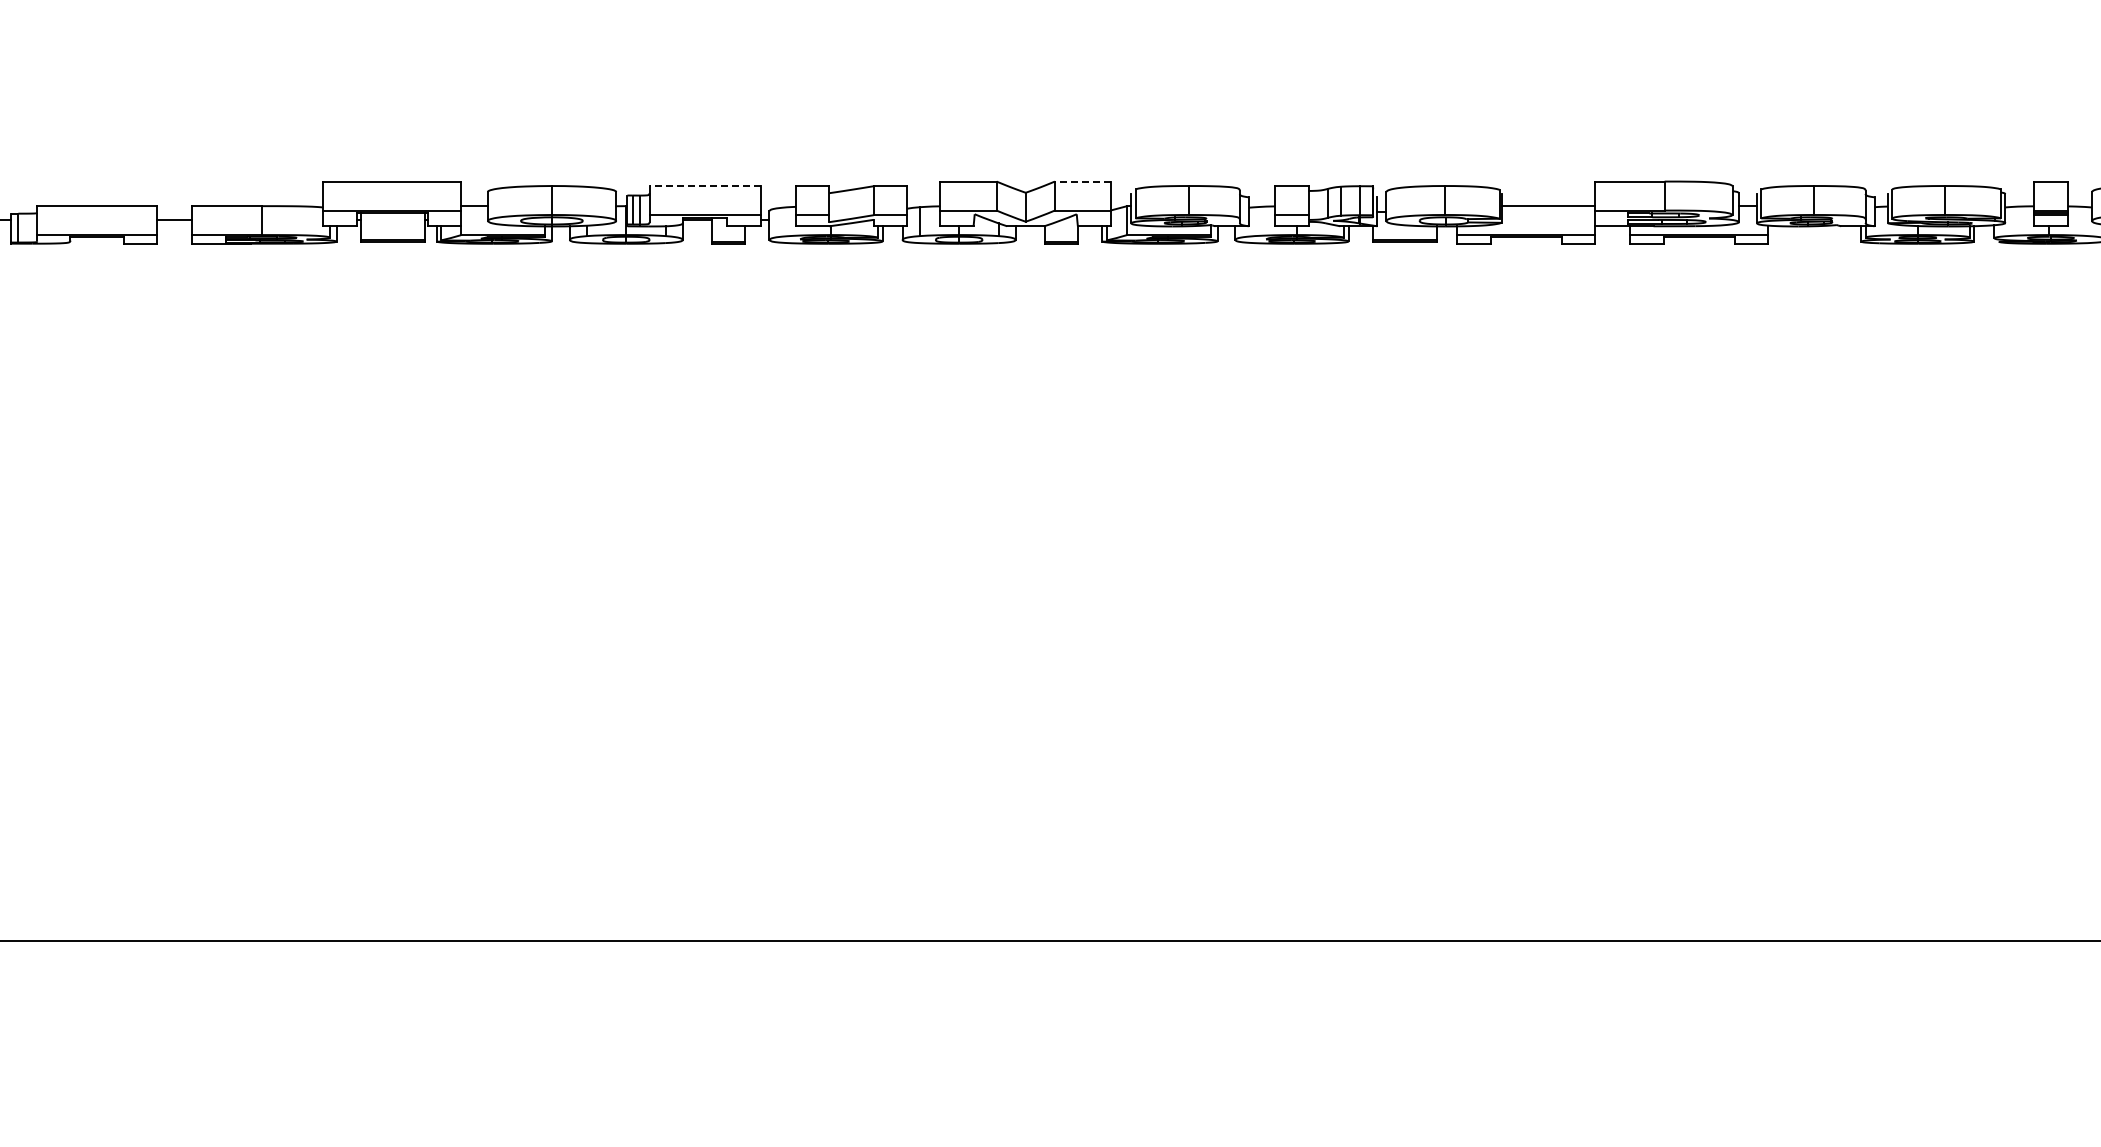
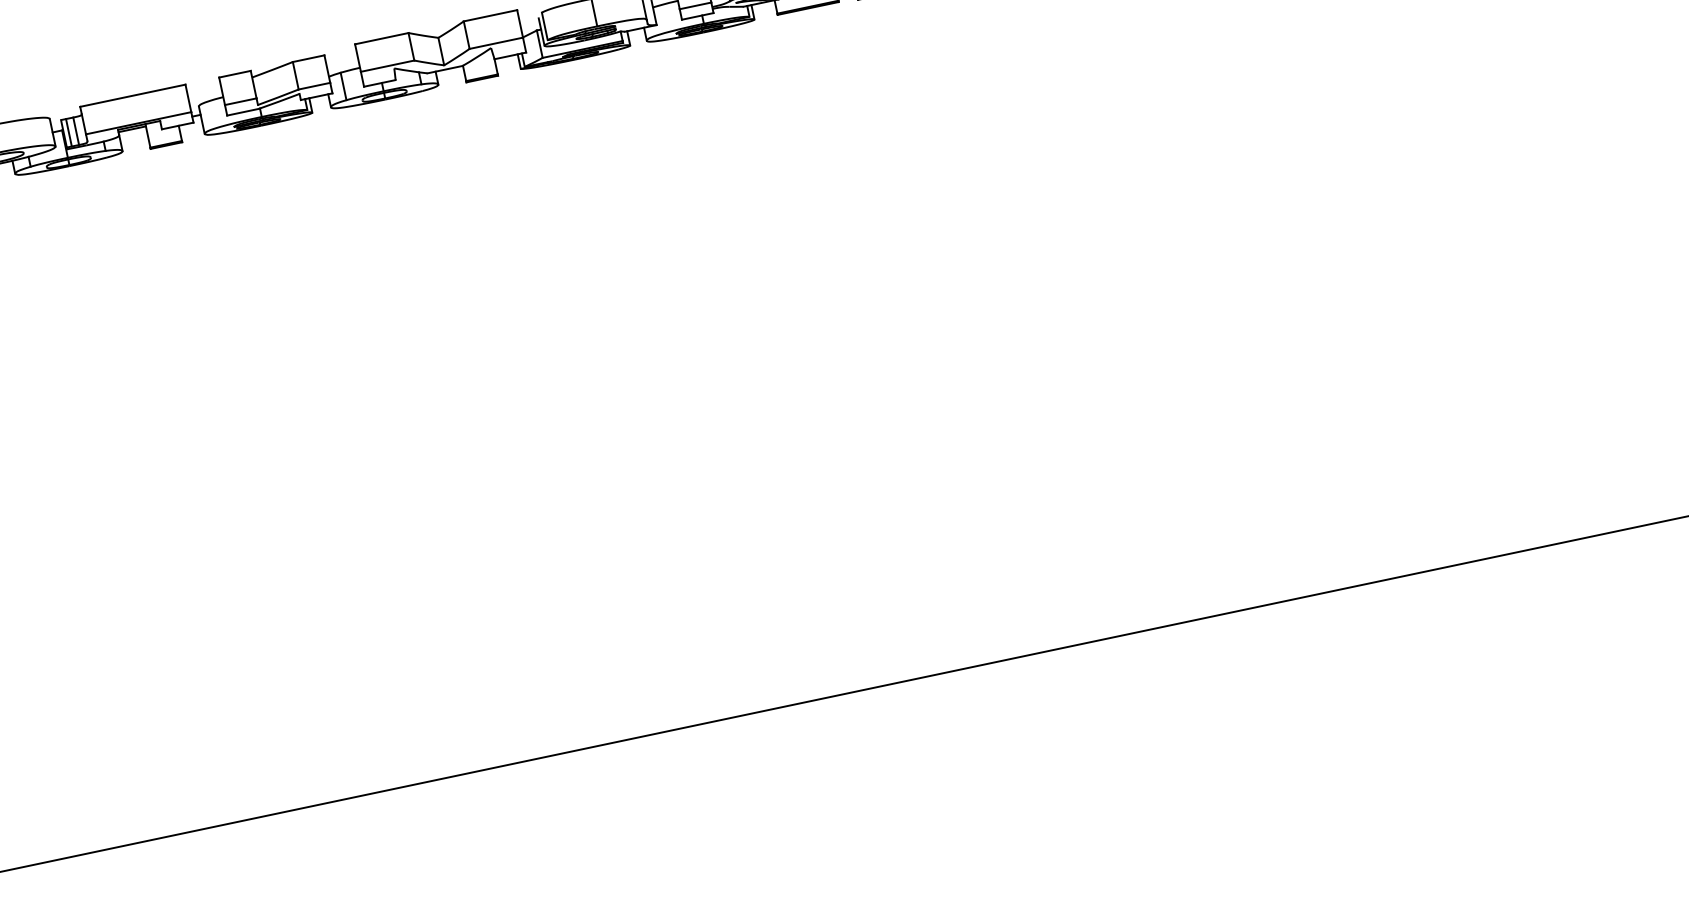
line: (1082, 181) -> (490, 15), dashed -> solid
line: (704, 186) -> (132, 96), dashed -> solid

